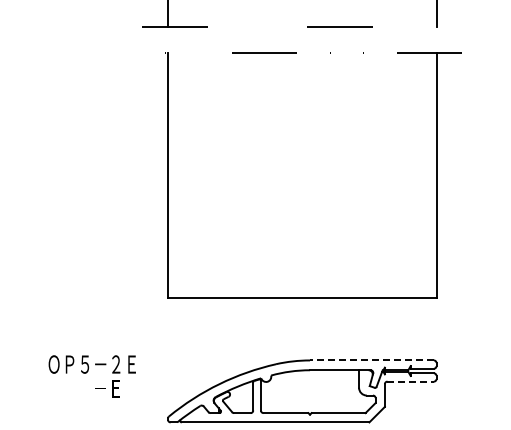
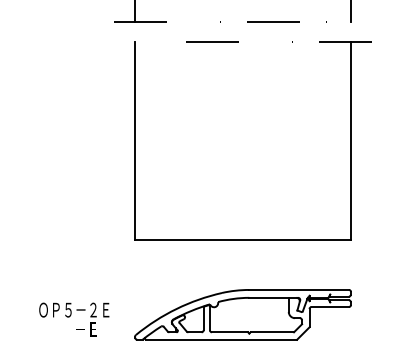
line: (371, 360) -> (298, 289), dashed -> solid
text: (91, 376) -> (73, 319), moved
line: (411, 381) -> (330, 306), dashed -> solid

